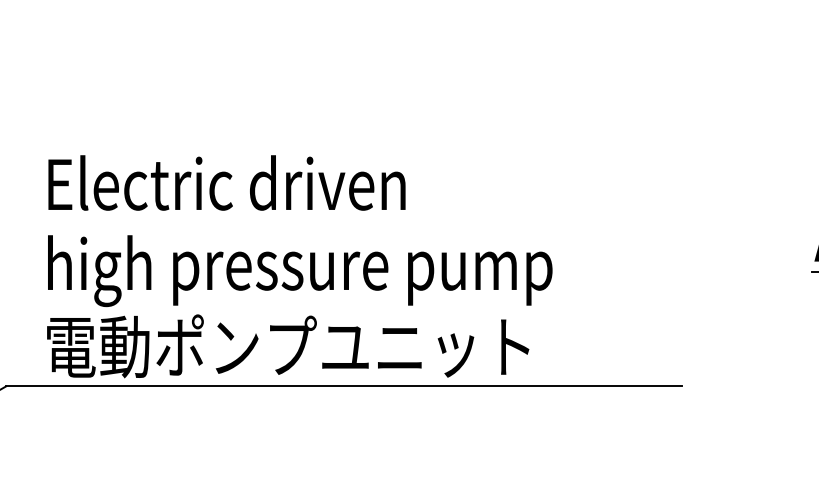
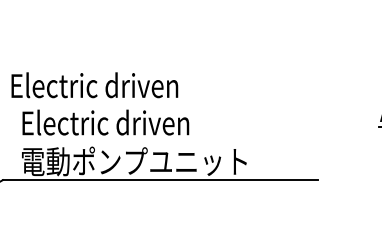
text: (226, 183) -> (94, 85), moved
text: (299, 271) -> (139, 126), high pressure pump -> Electric driven

